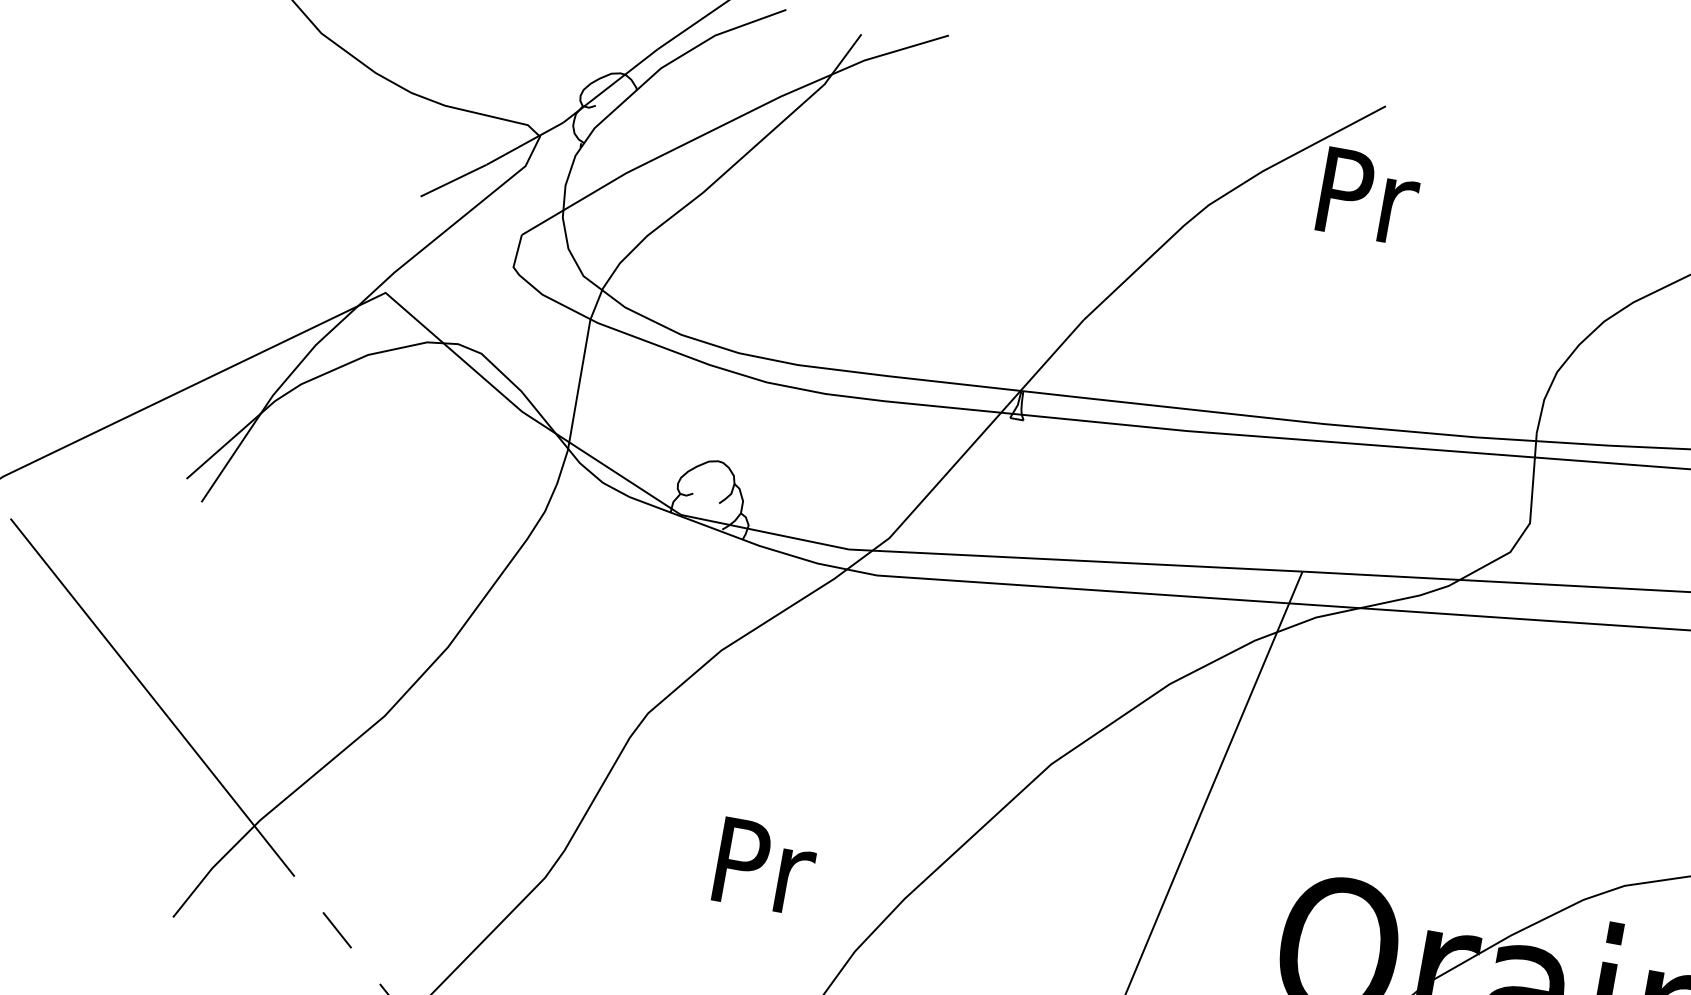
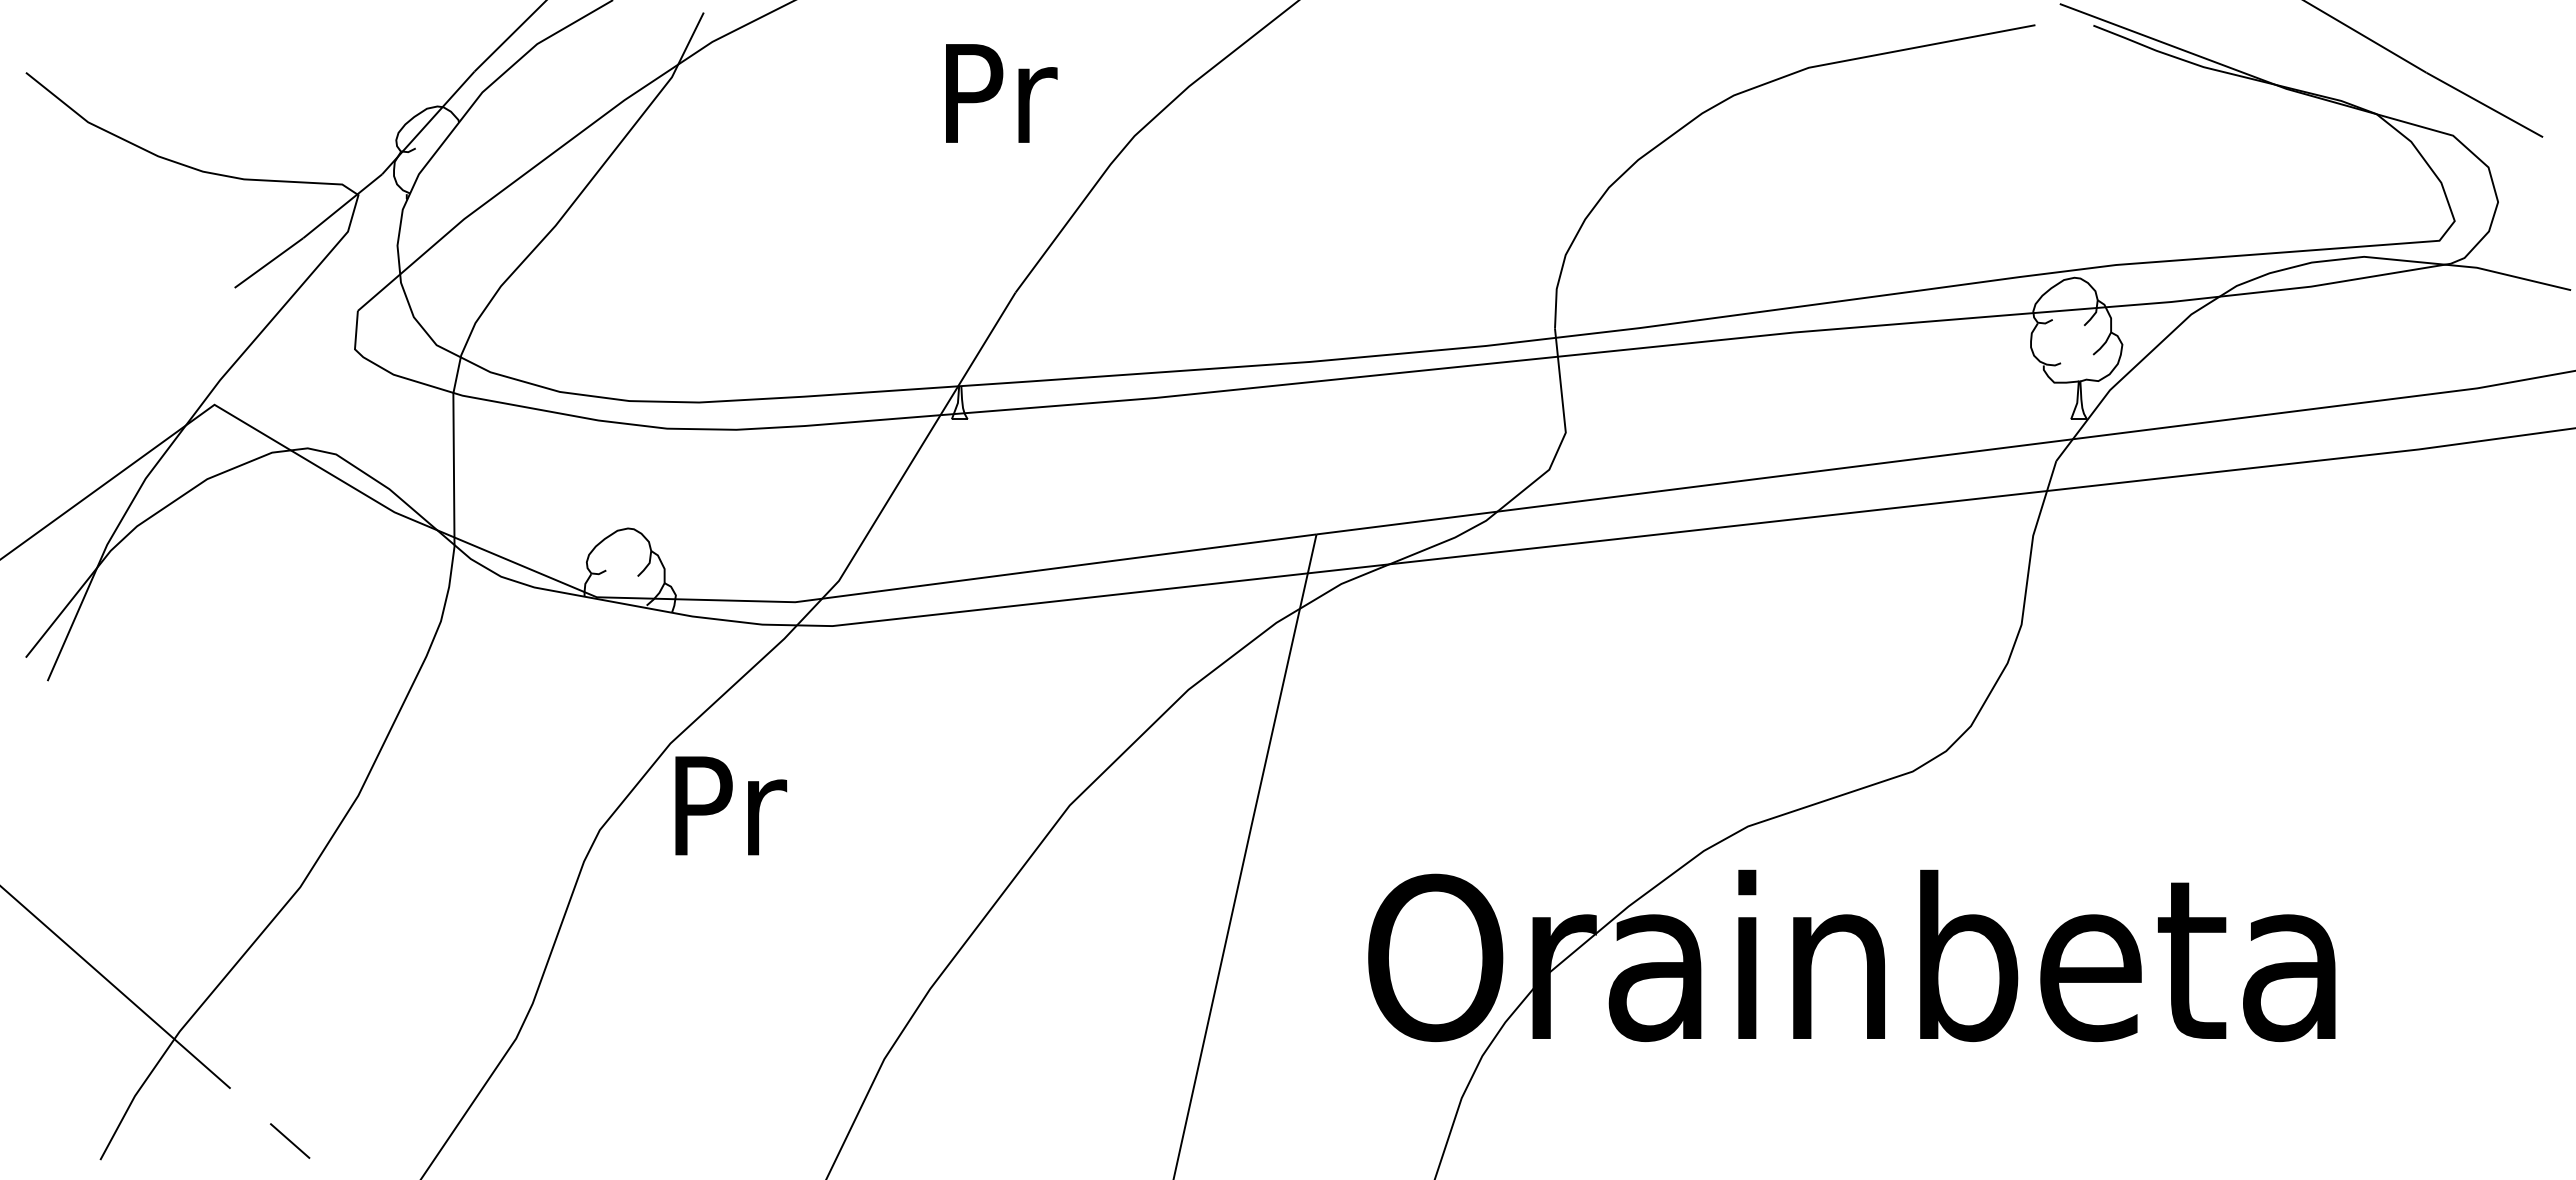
text: (1369, 196) -> (1001, 93), moved
text: (765, 866) -> (731, 805), moved

